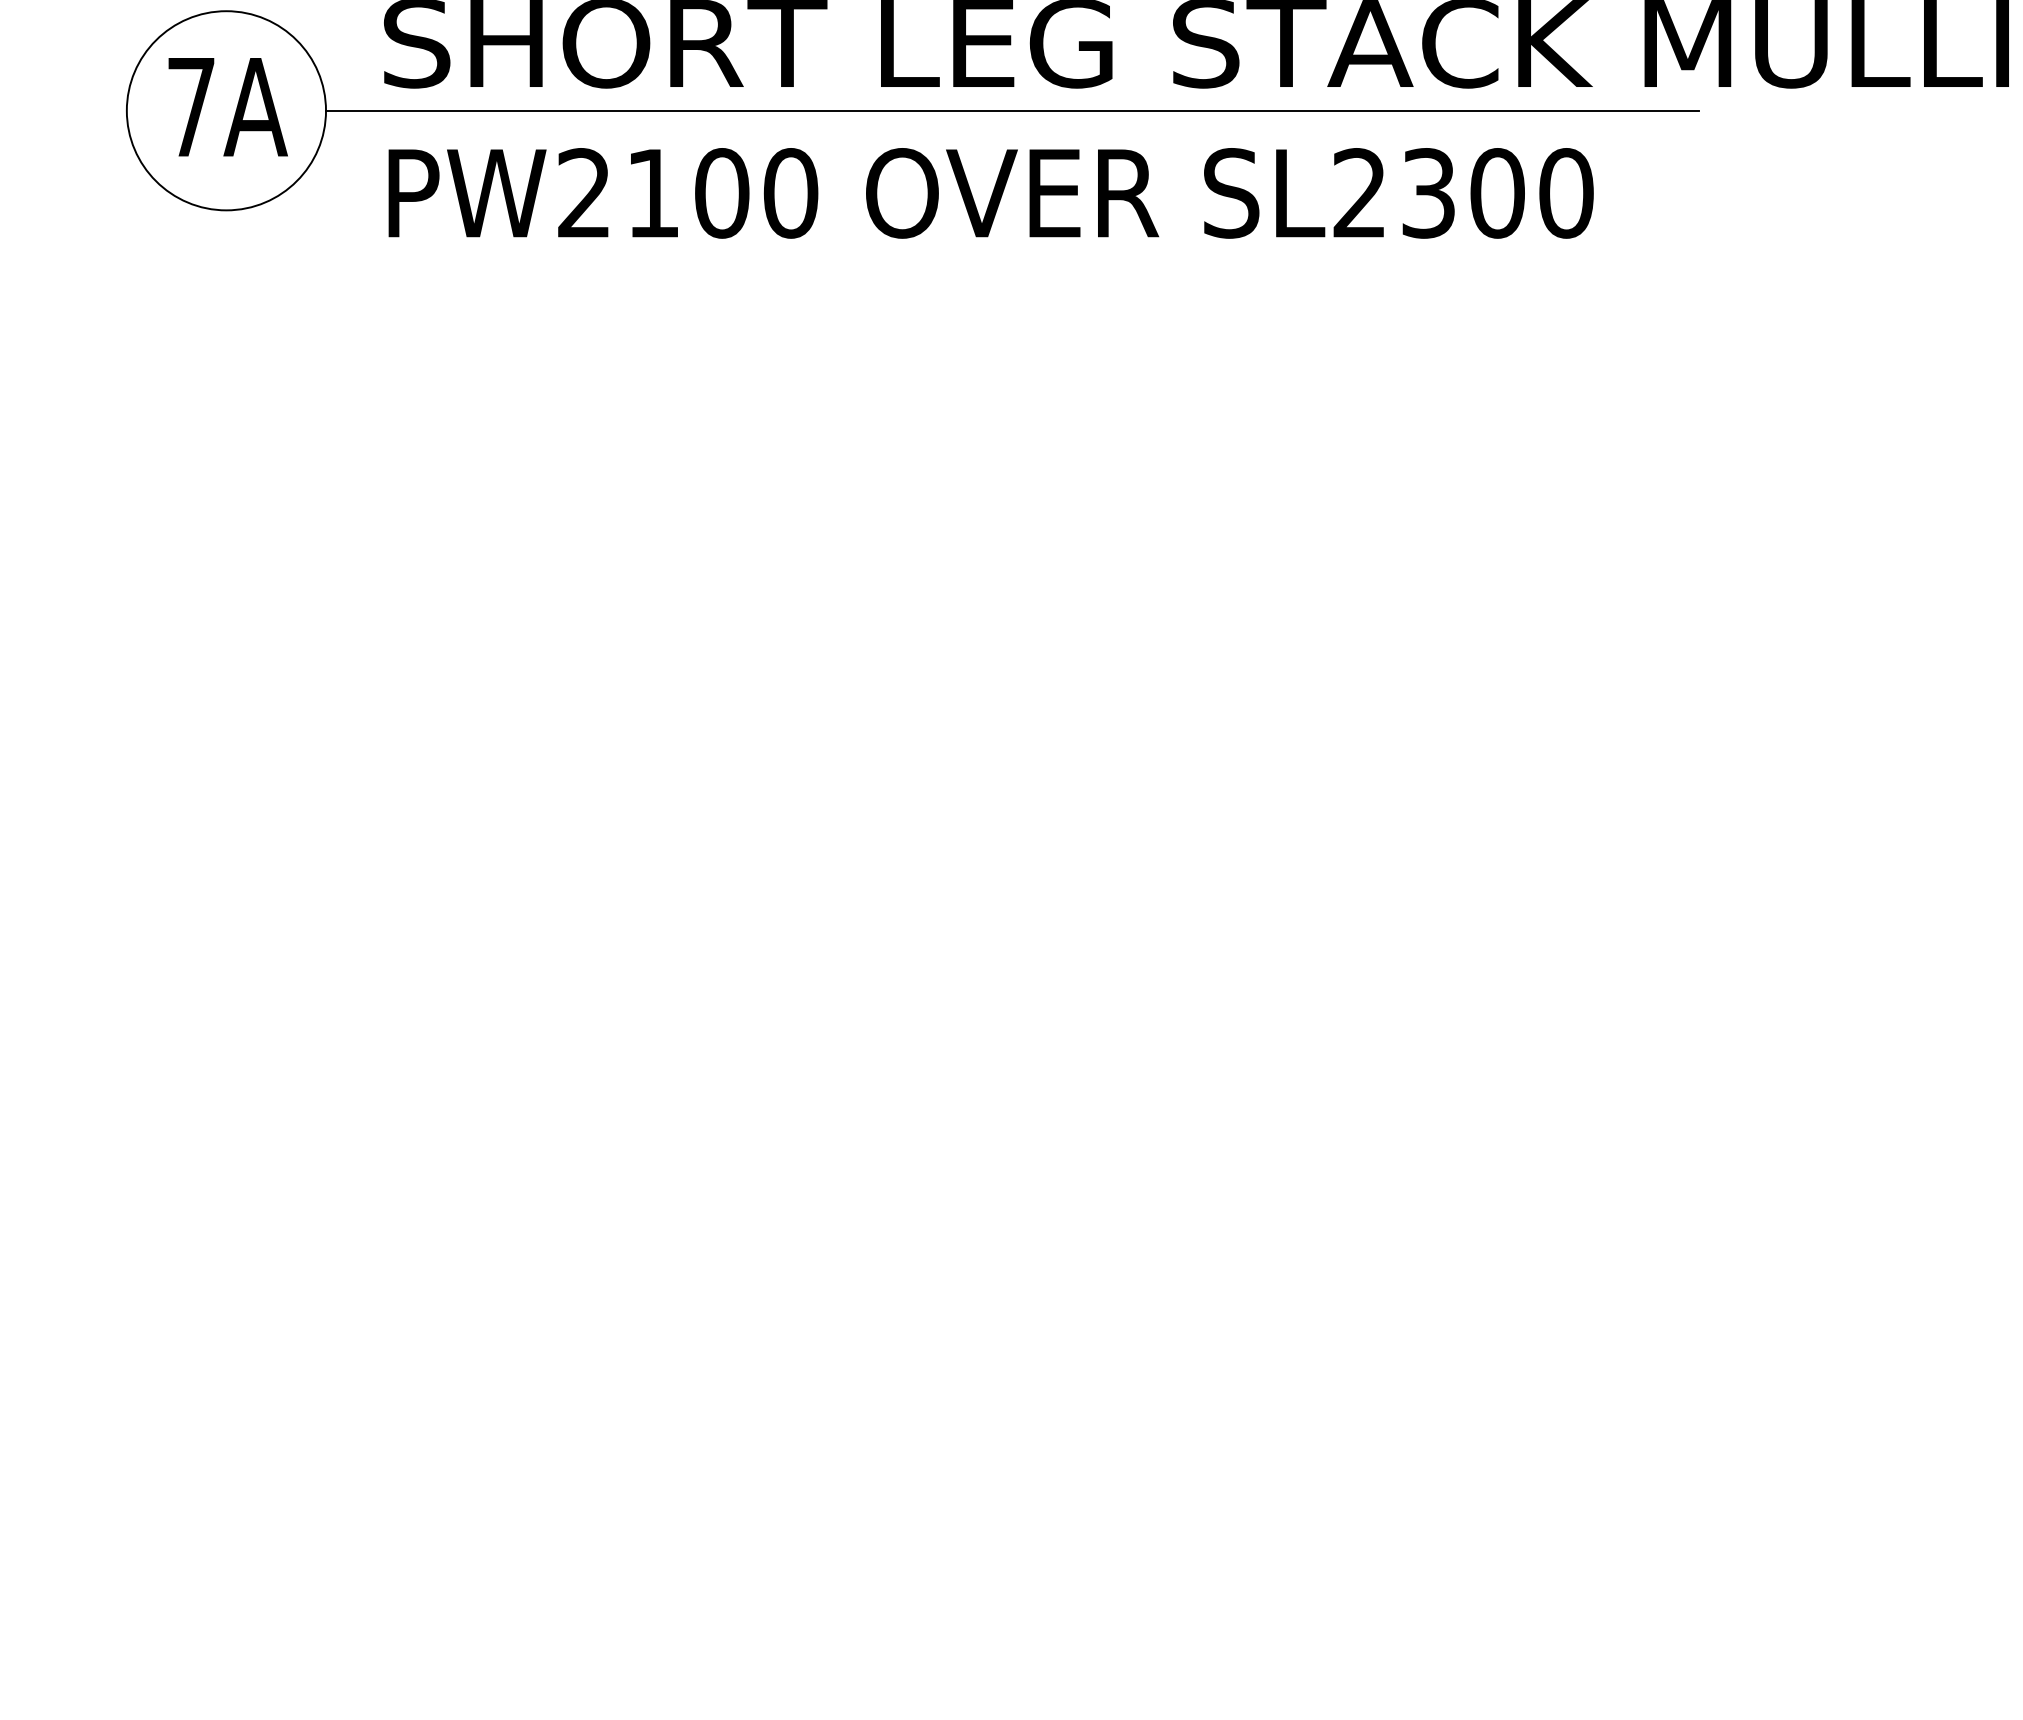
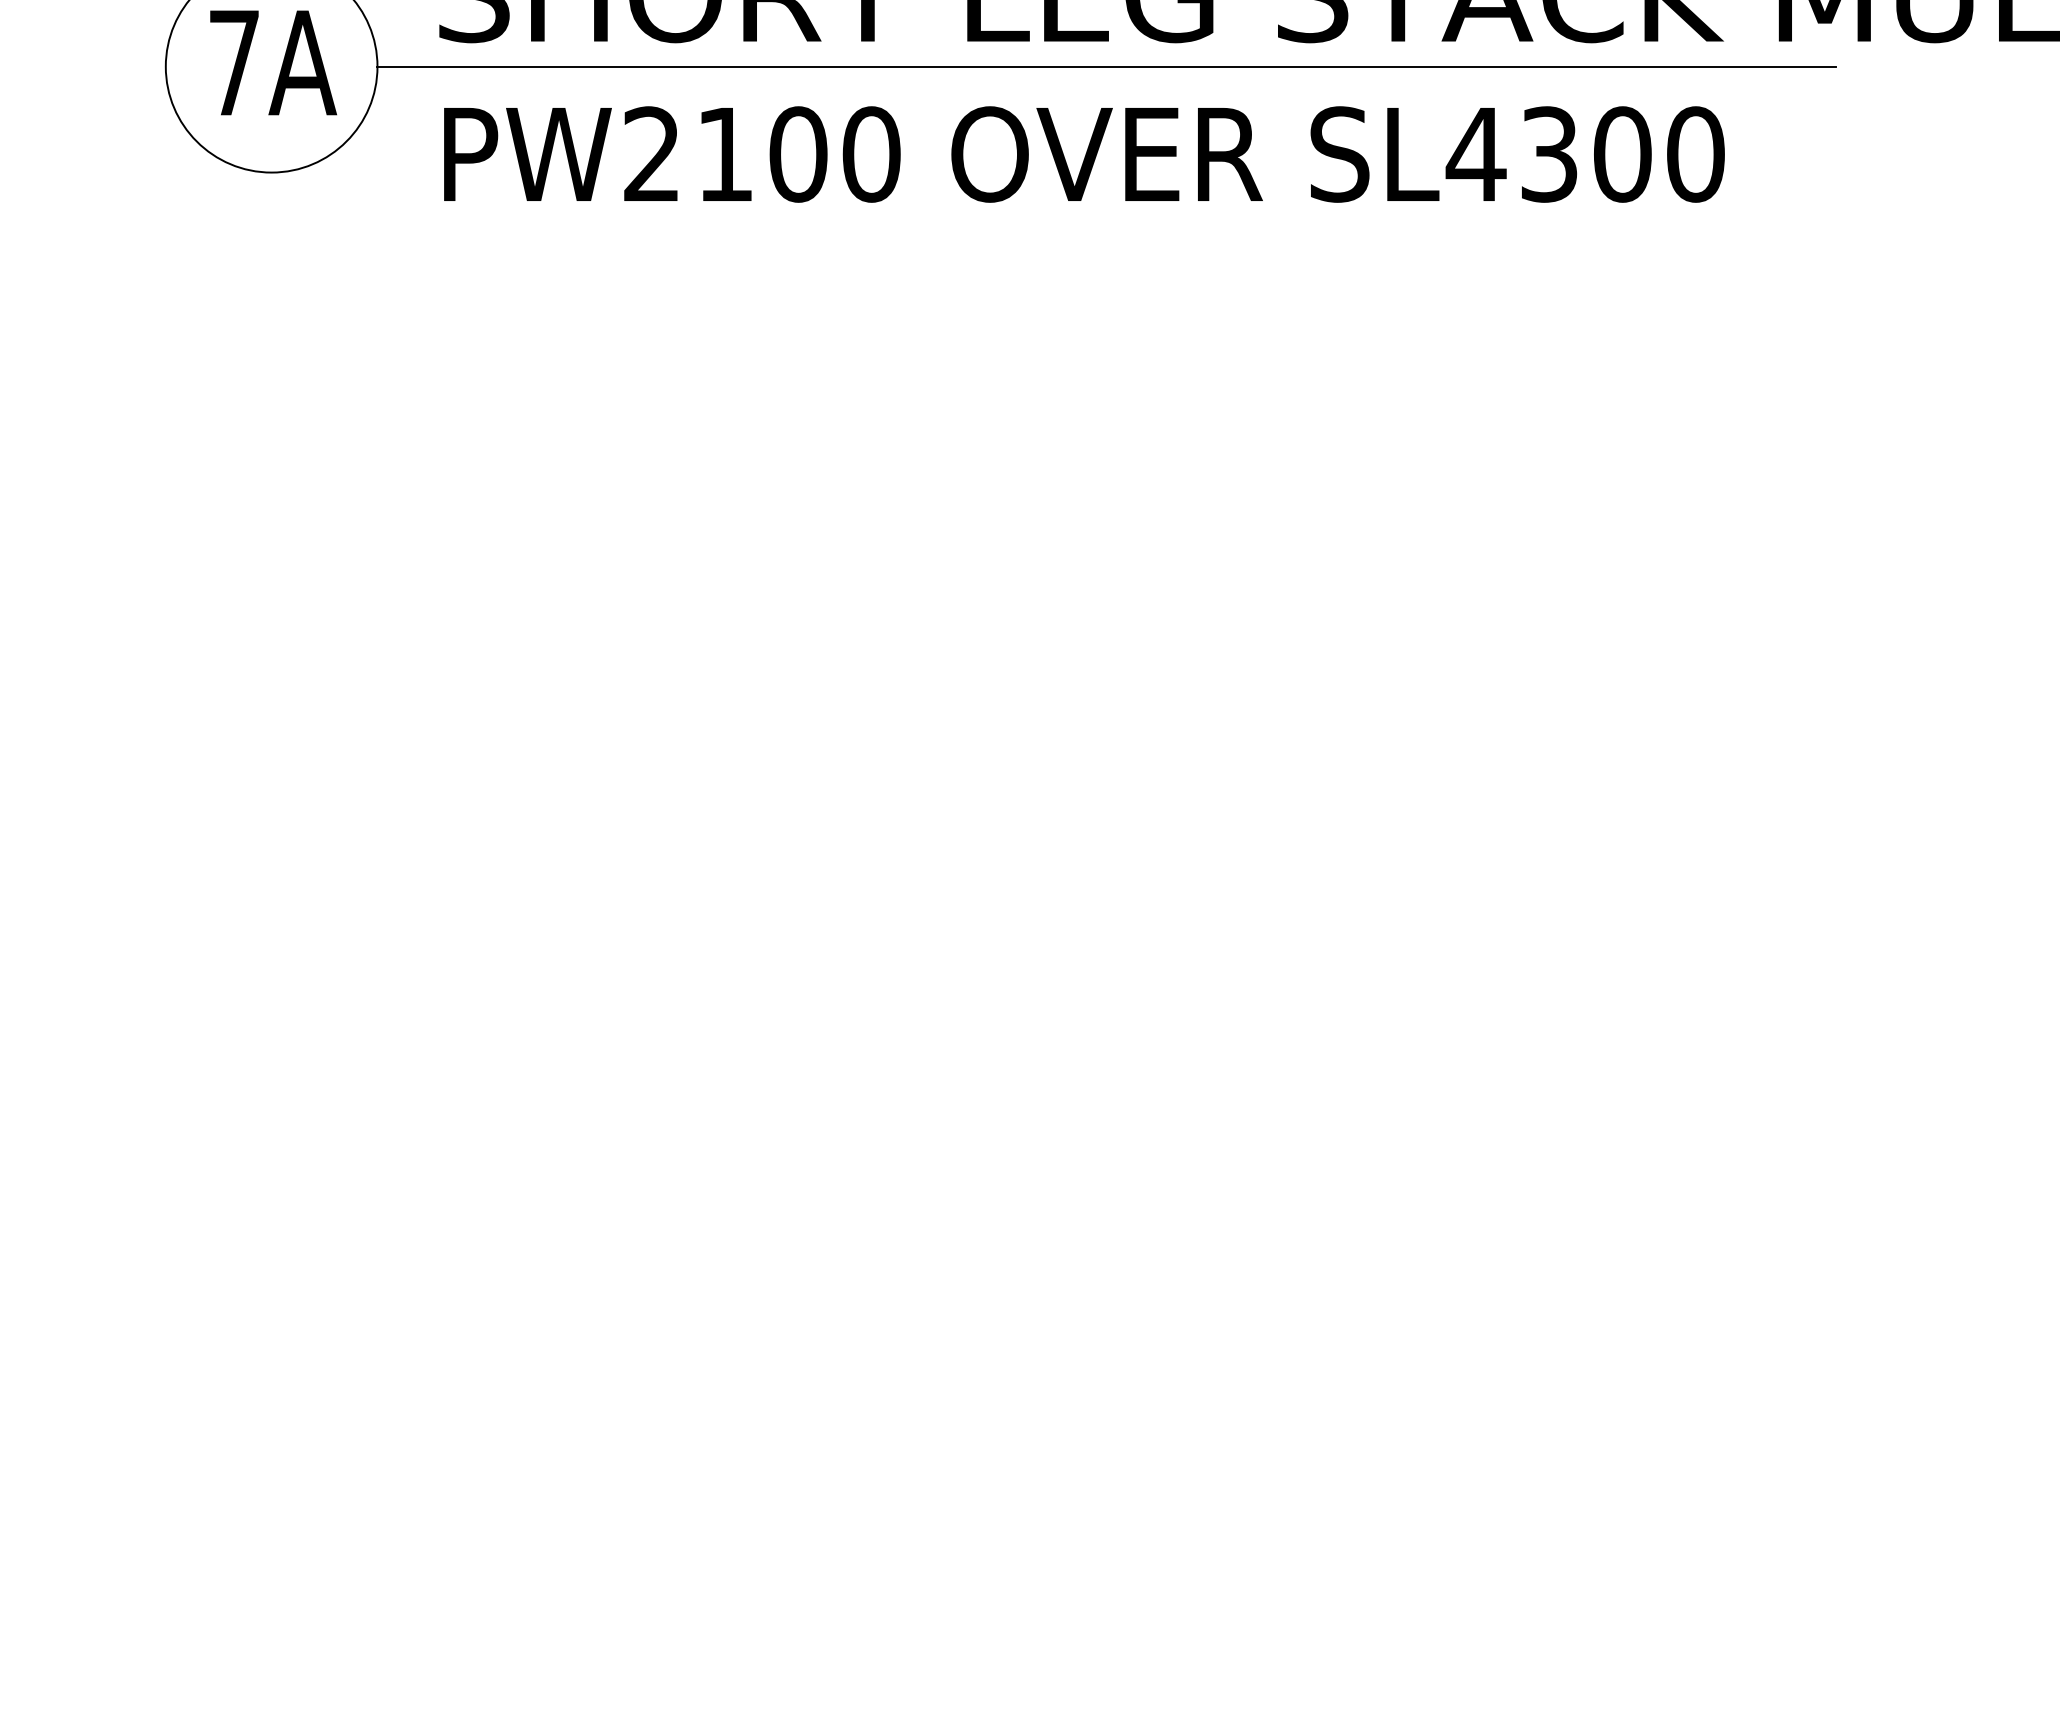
text: (1359, 192) -> (1475, 153), SL2300 -> SL4300

